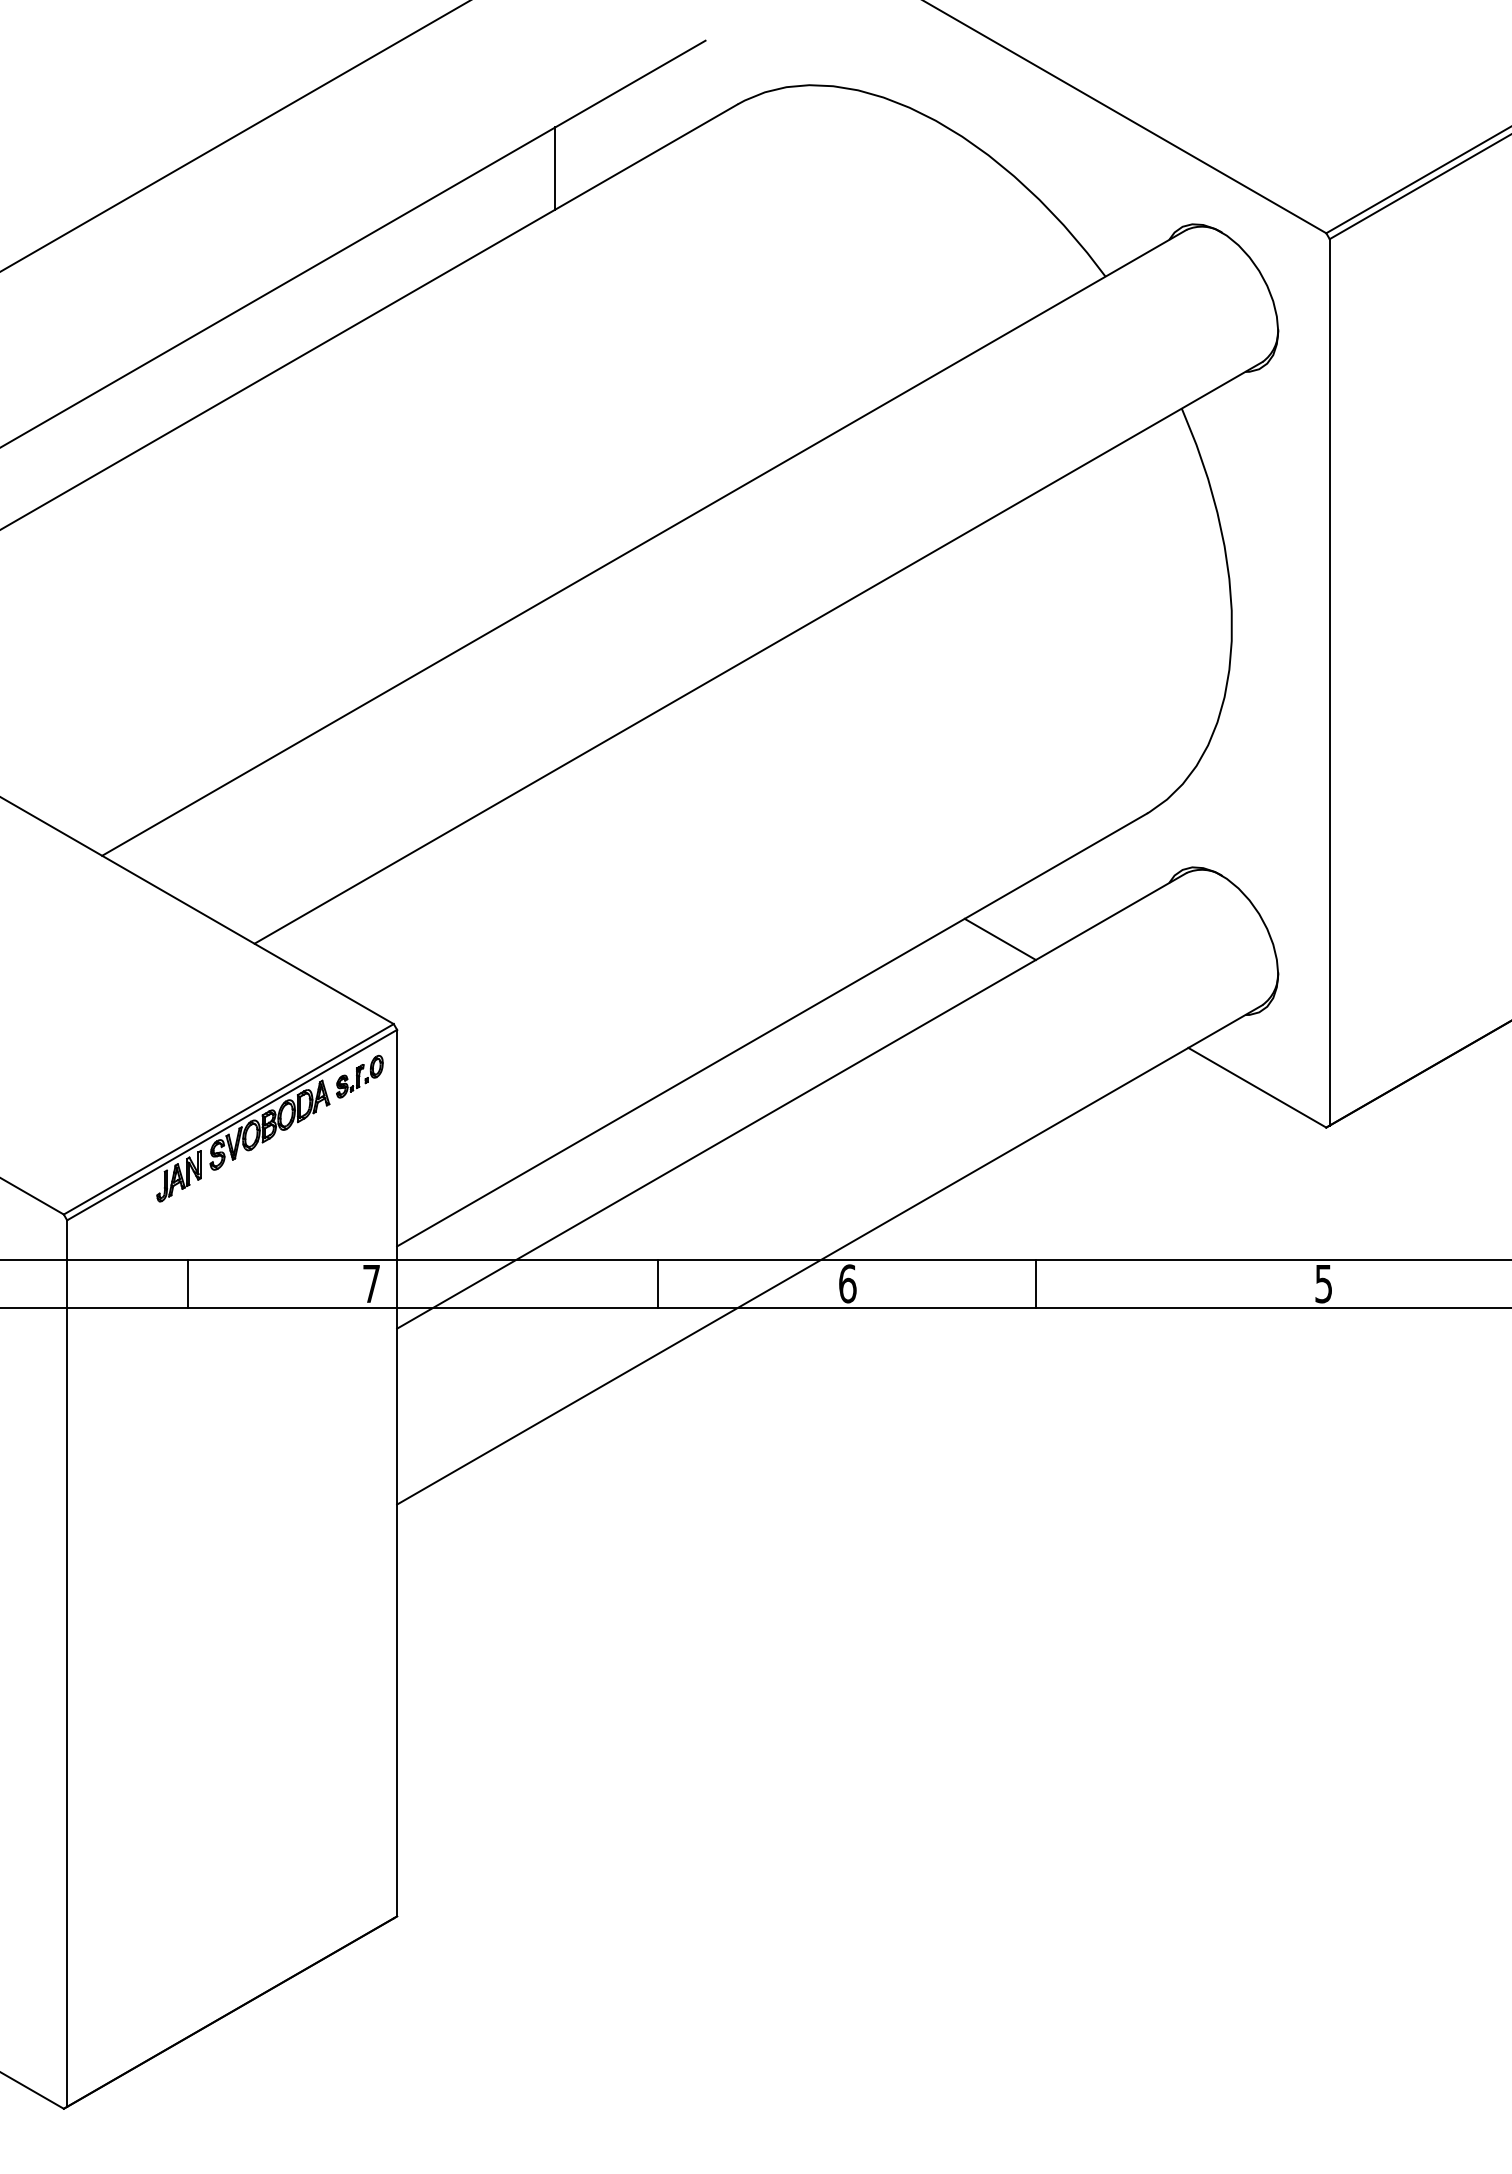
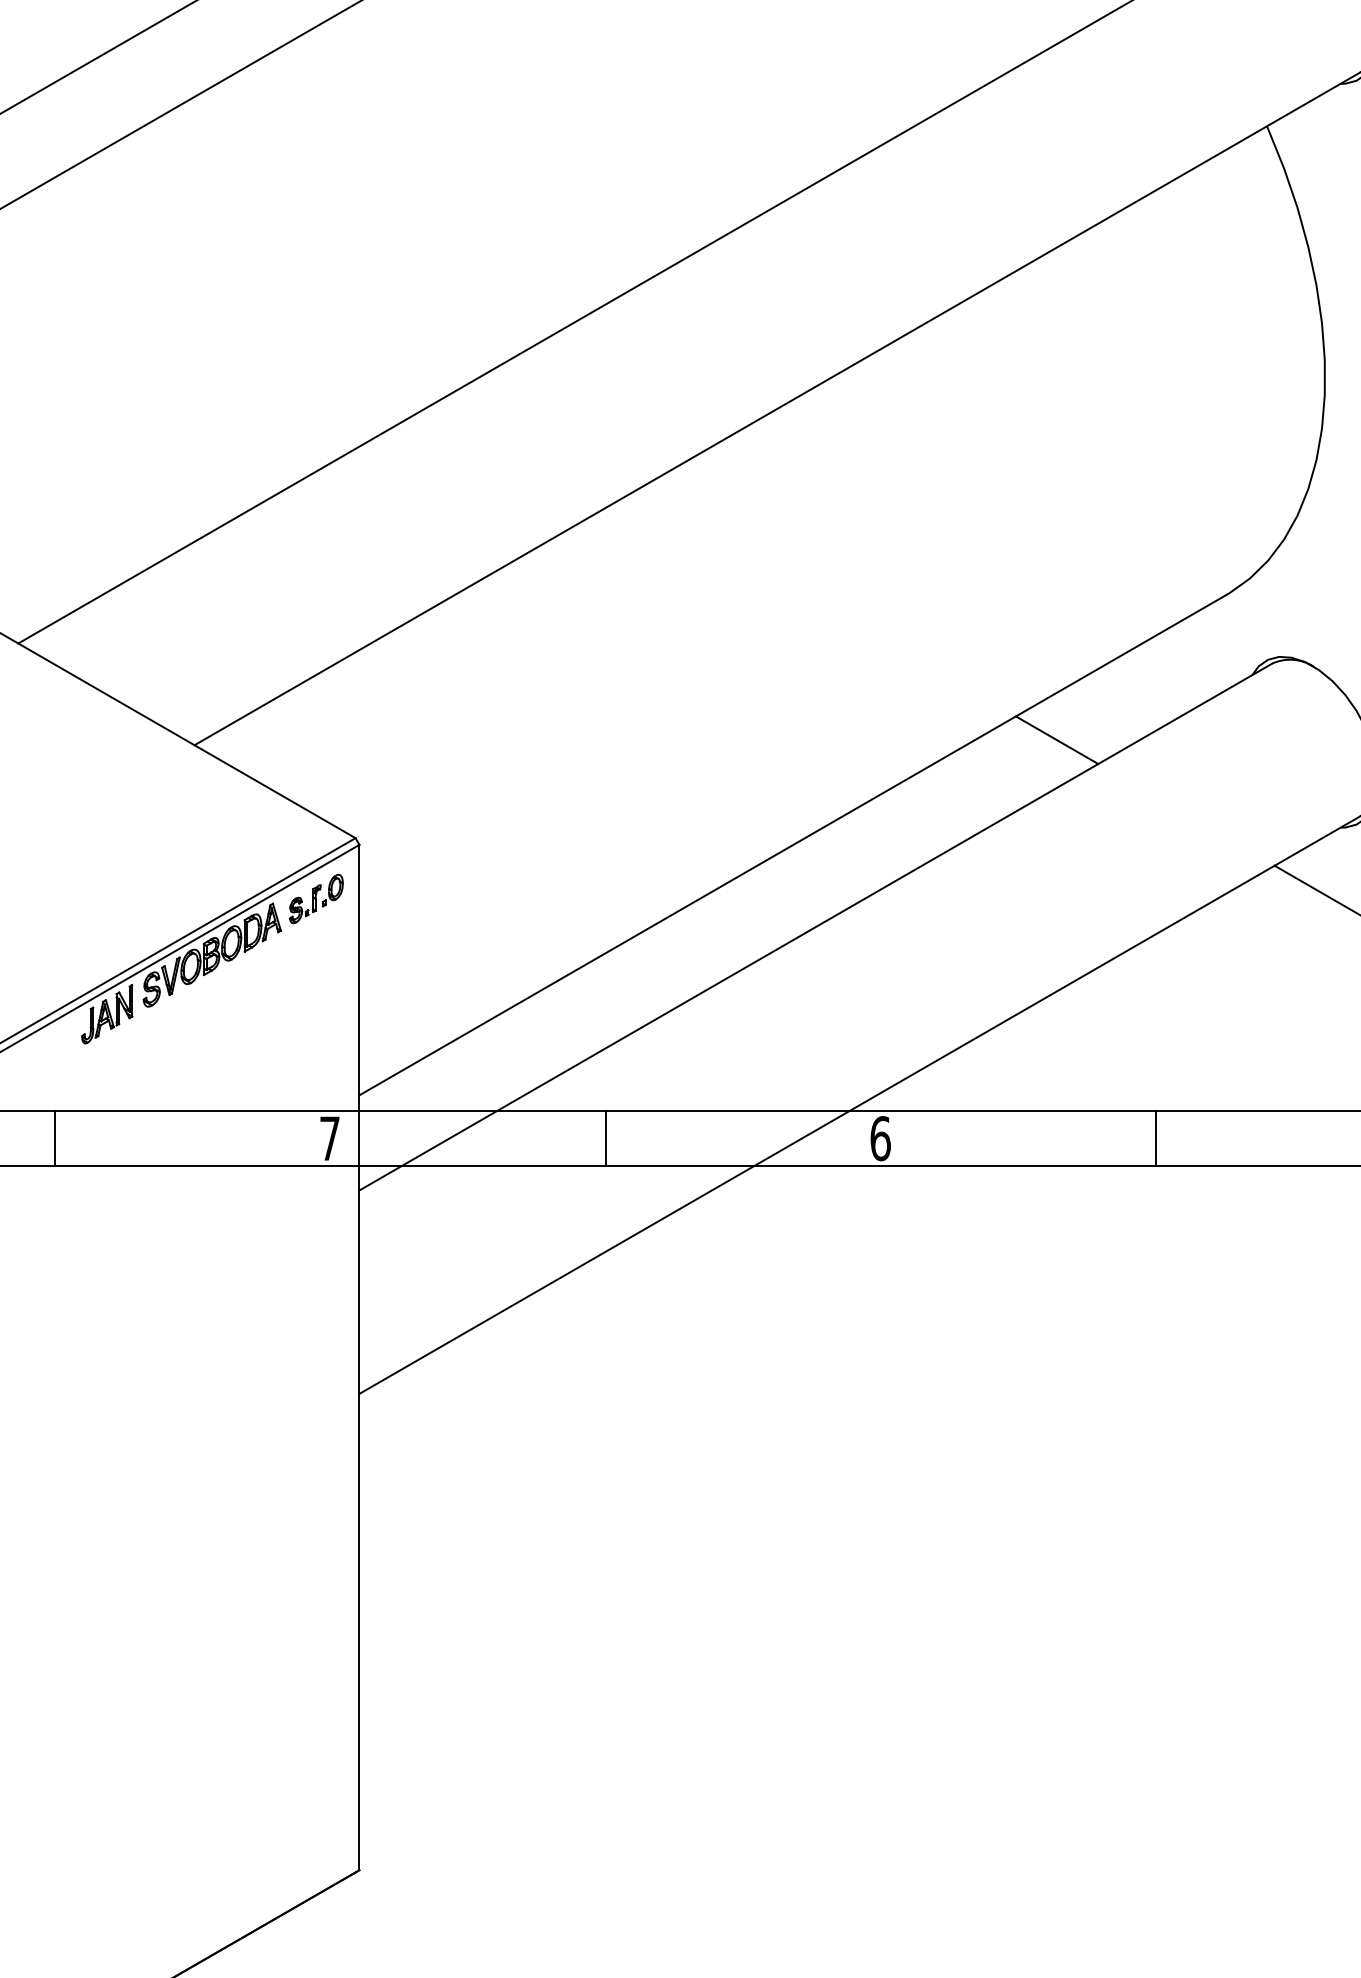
line: (188, 1283) -> (55, 1138), moved
line: (658, 1283) -> (606, 1138), moved
line: (1036, 1283) -> (1156, 1138), moved

